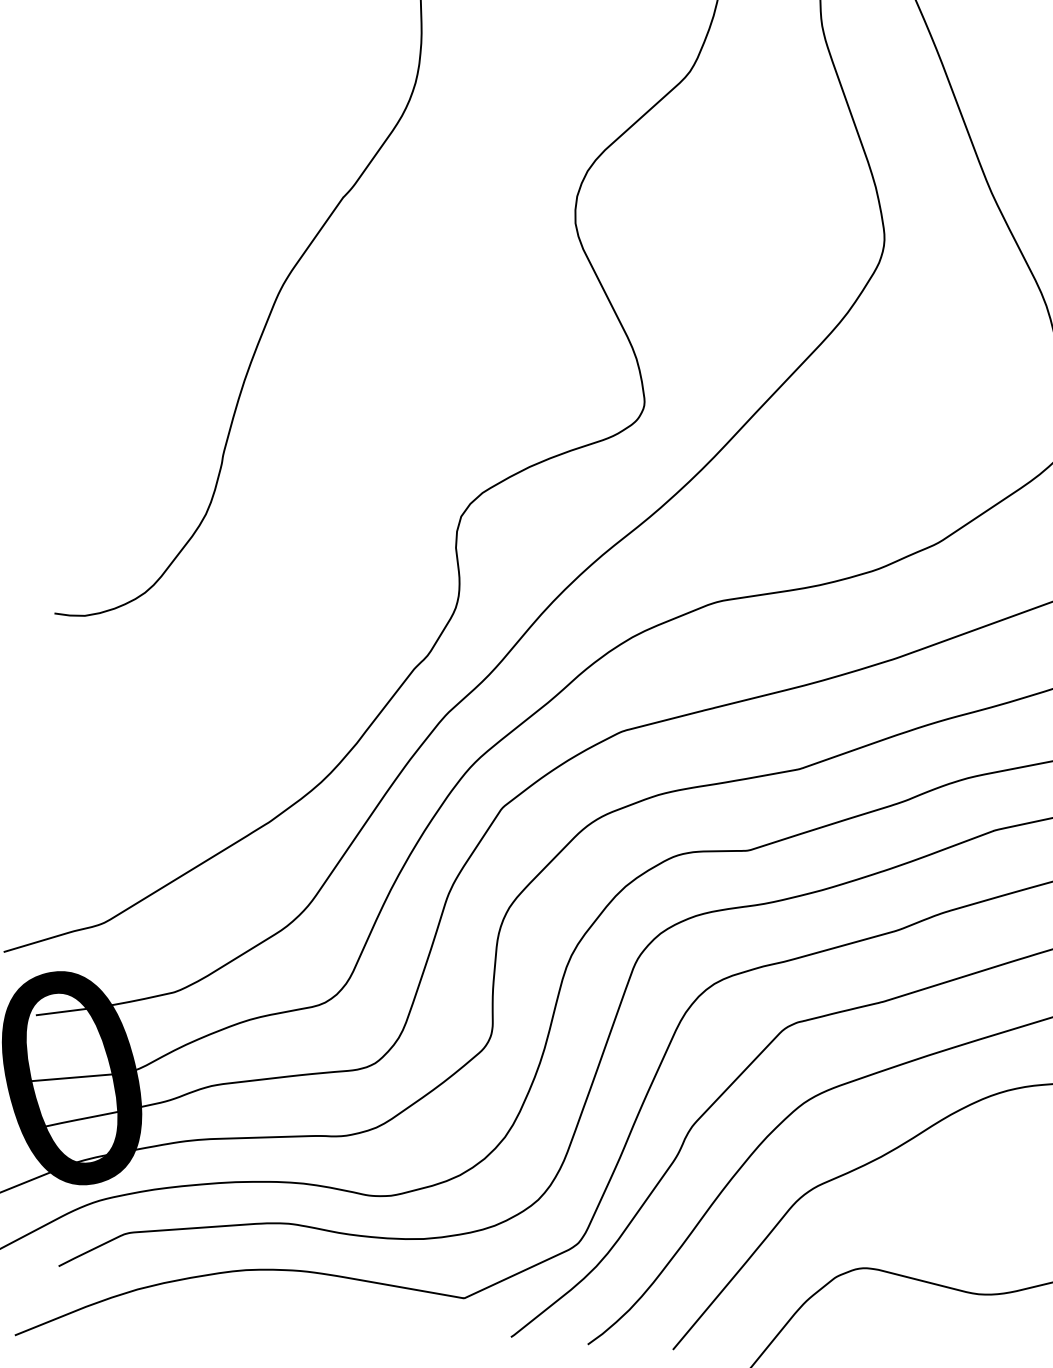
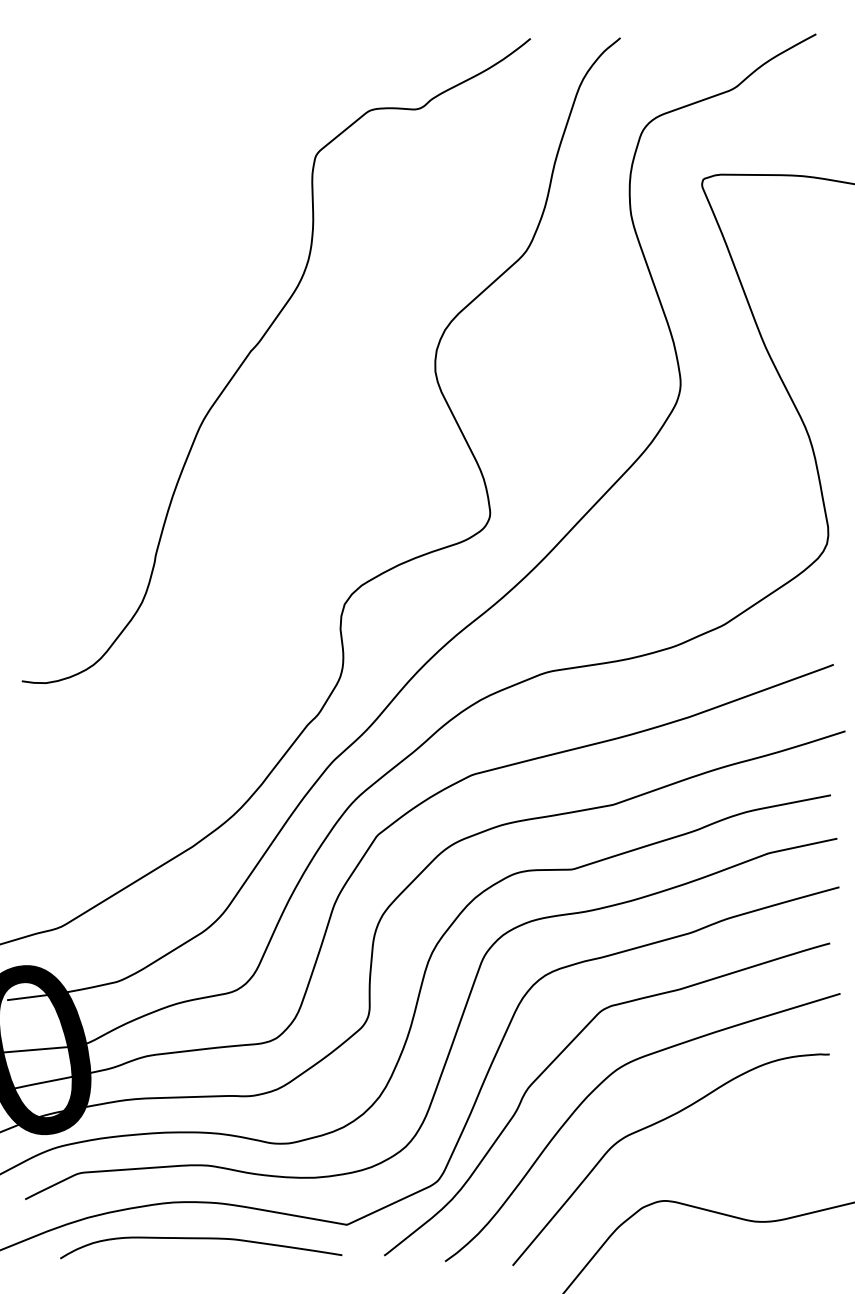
curve: (280, 1316) -> (201, 1239), added

